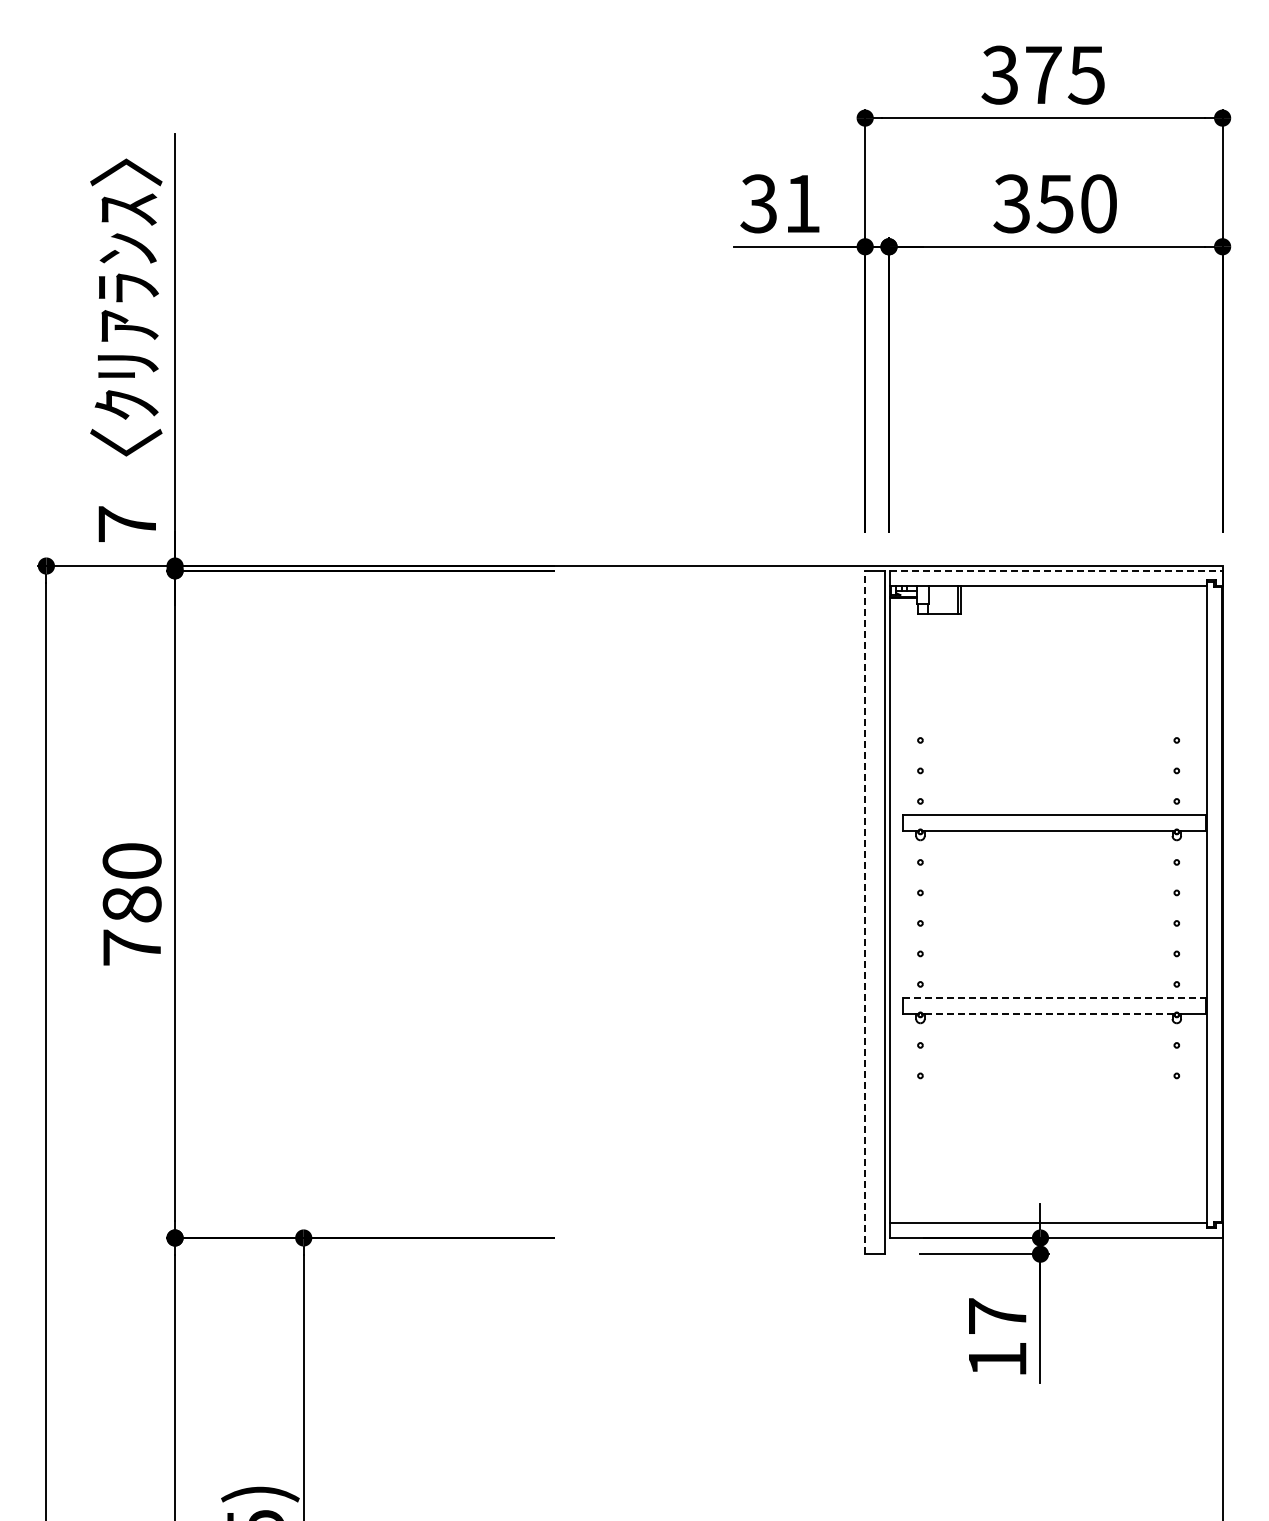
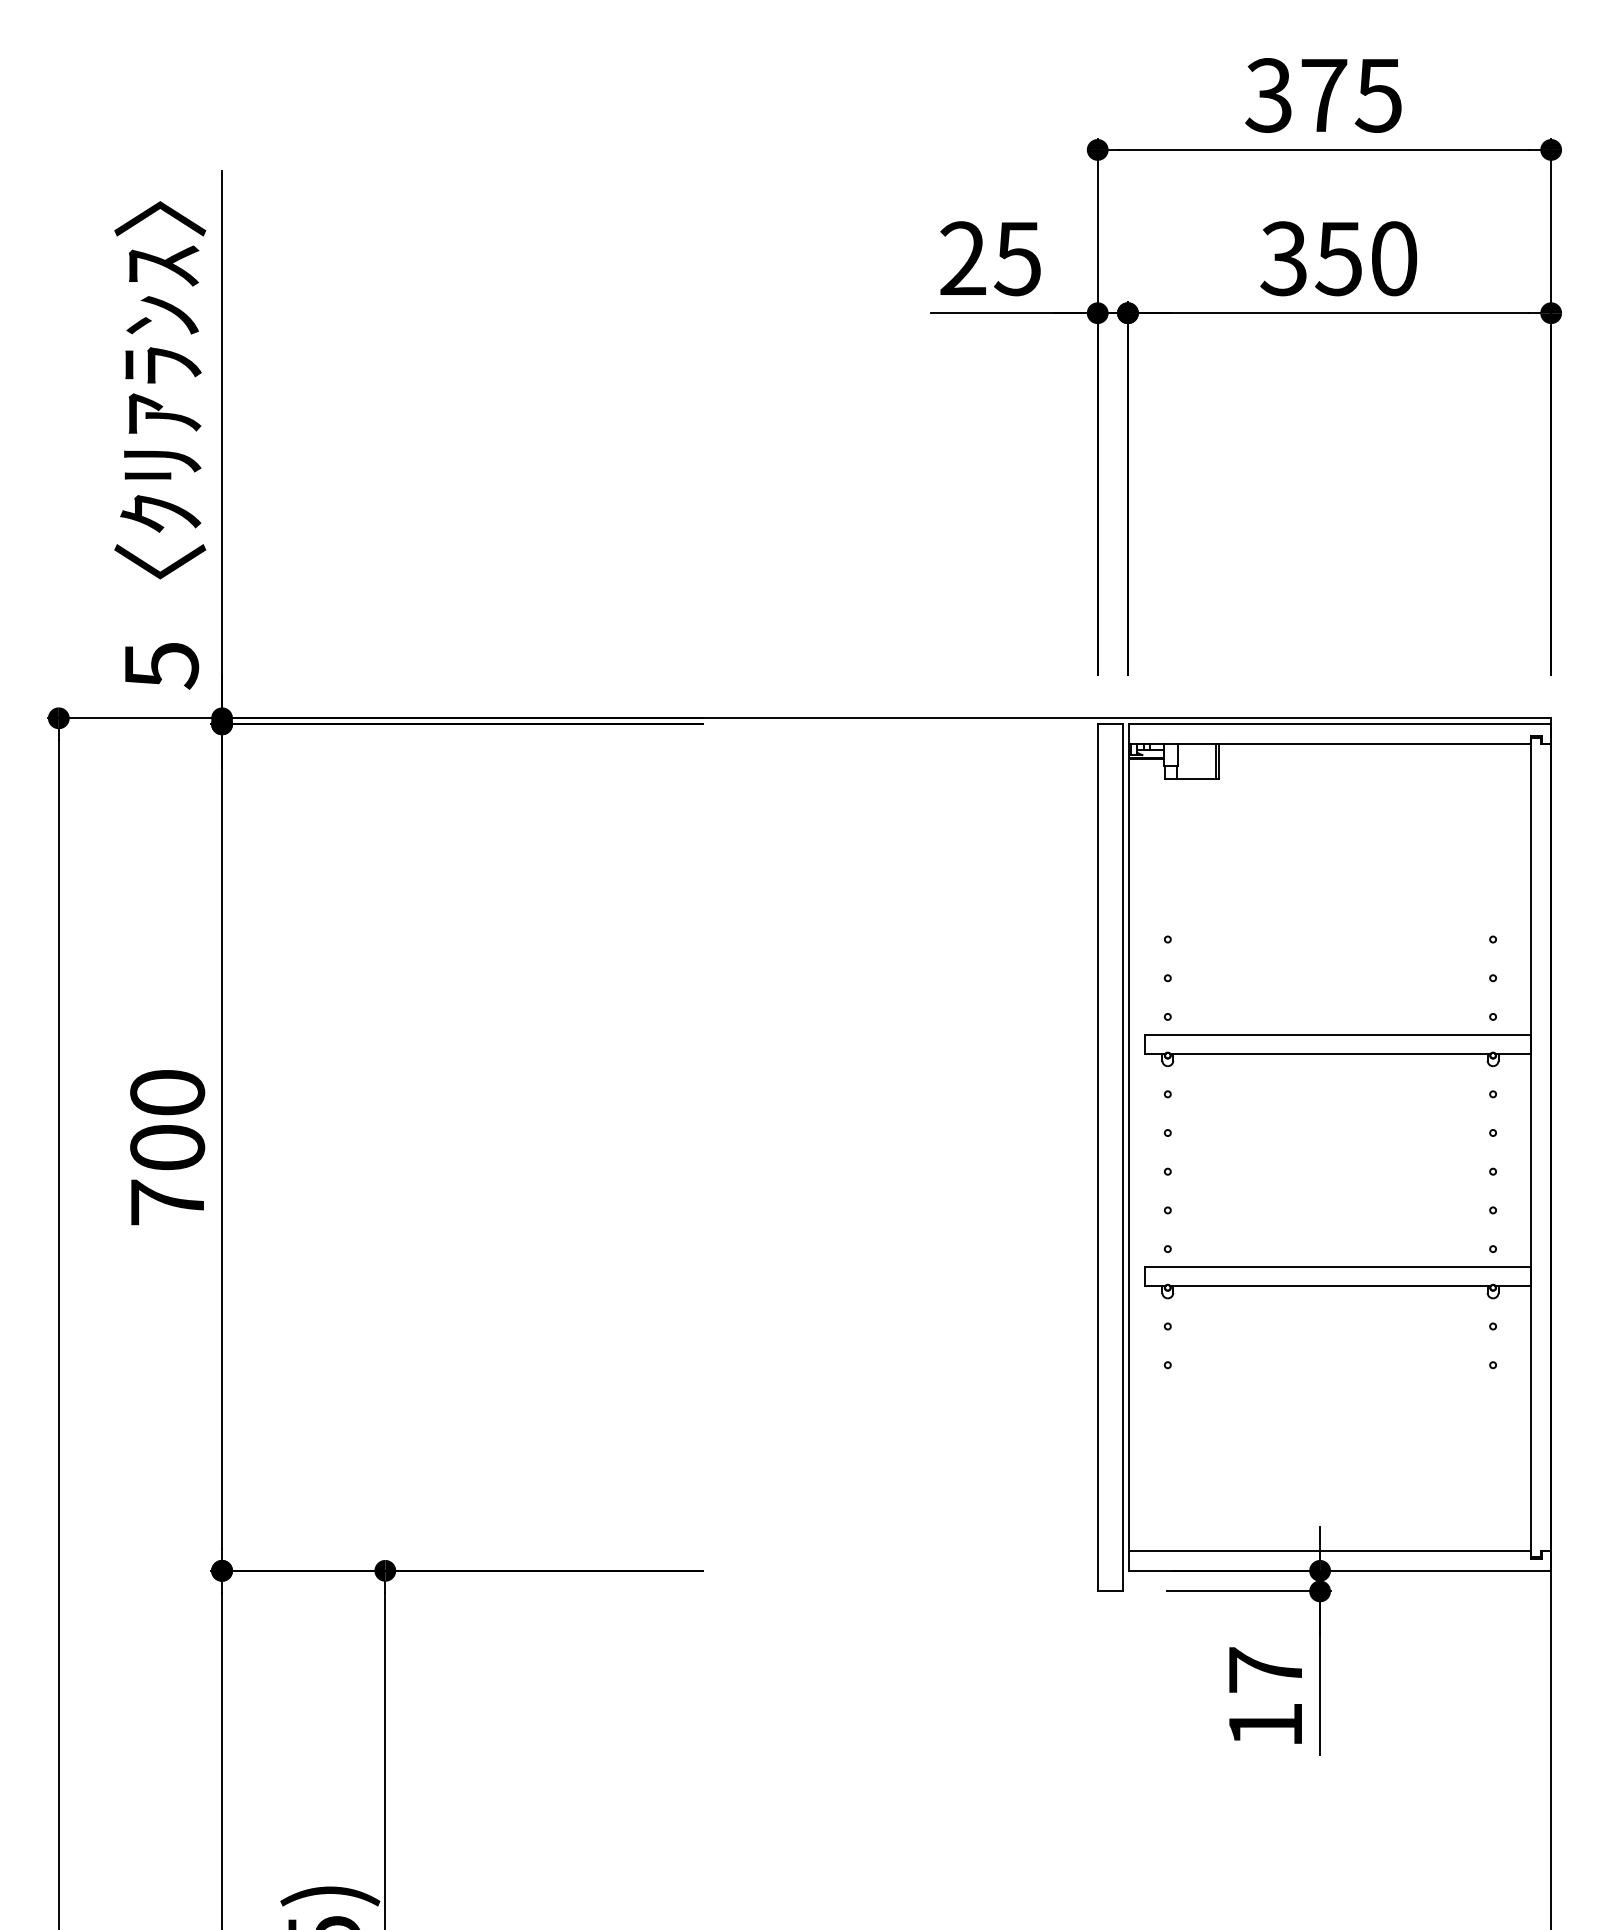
text: (780, 203) -> (990, 258), 31 -> 25
text: (127, 524) -> (161, 665), 7 -> 5
line: (1057, 570) -> (1341, 723), dashed -> solid
text: (131, 904) -> (166, 1147), 780 -> 700
line: (865, 912) -> (1098, 1157), dashed -> solid
line: (1054, 998) -> (1337, 1266), dashed -> solid
line: (1048, 1013) -> (1330, 1286), dashed -> solid

